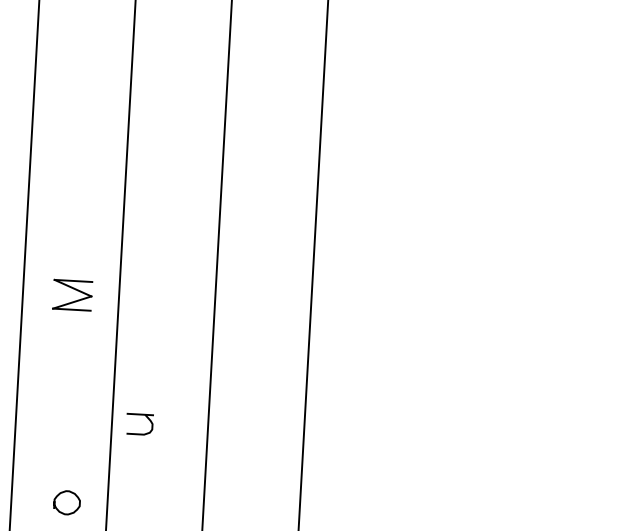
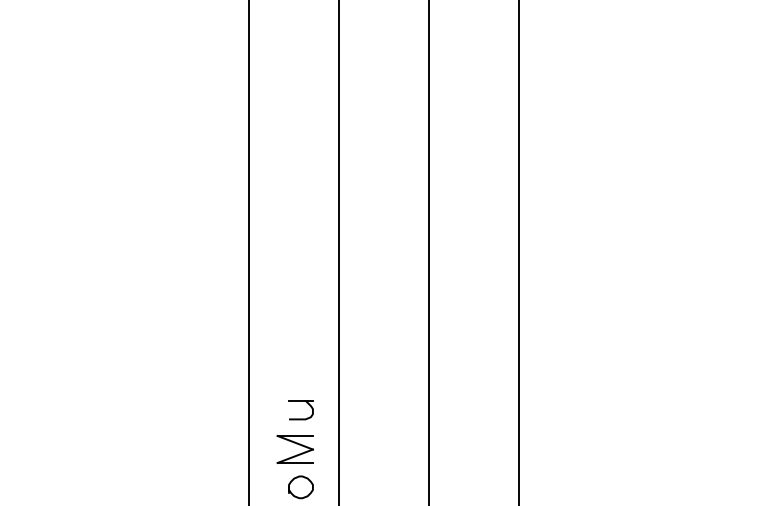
part: (71, 295) -> (294, 449), moved
part: (138, 433) -> (300, 418), moved

